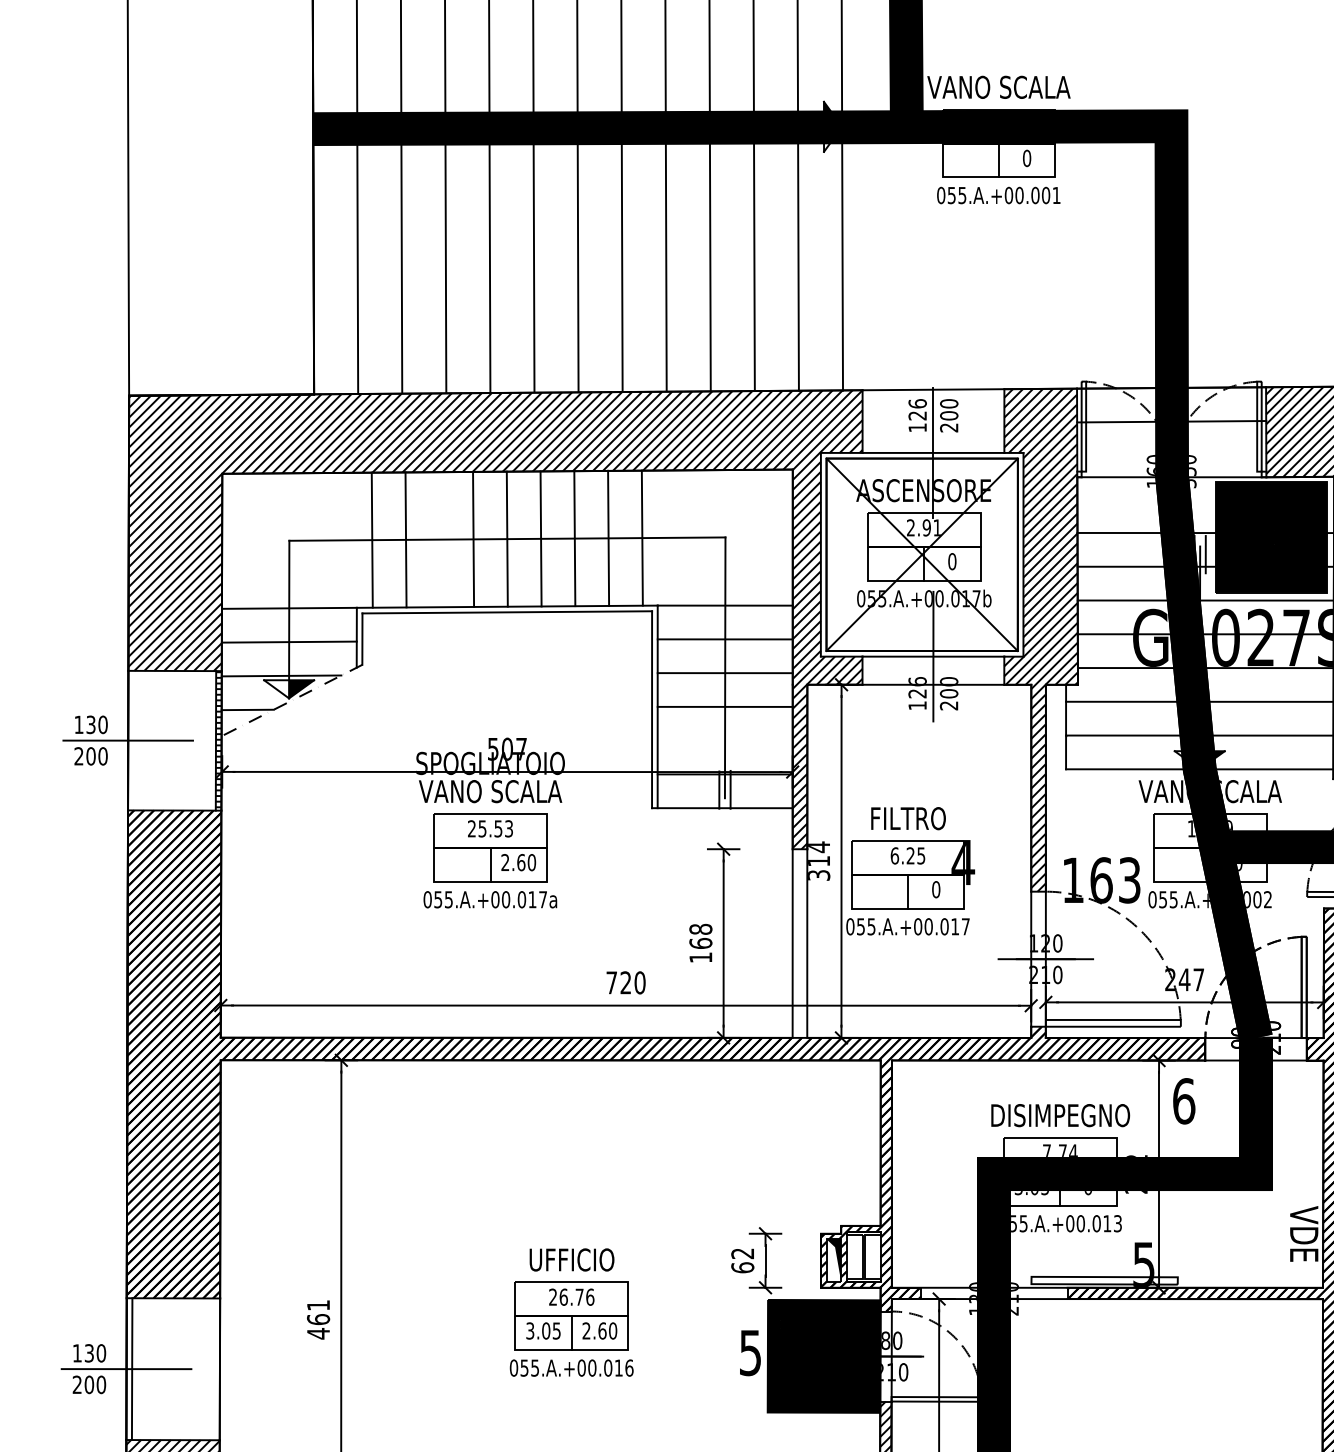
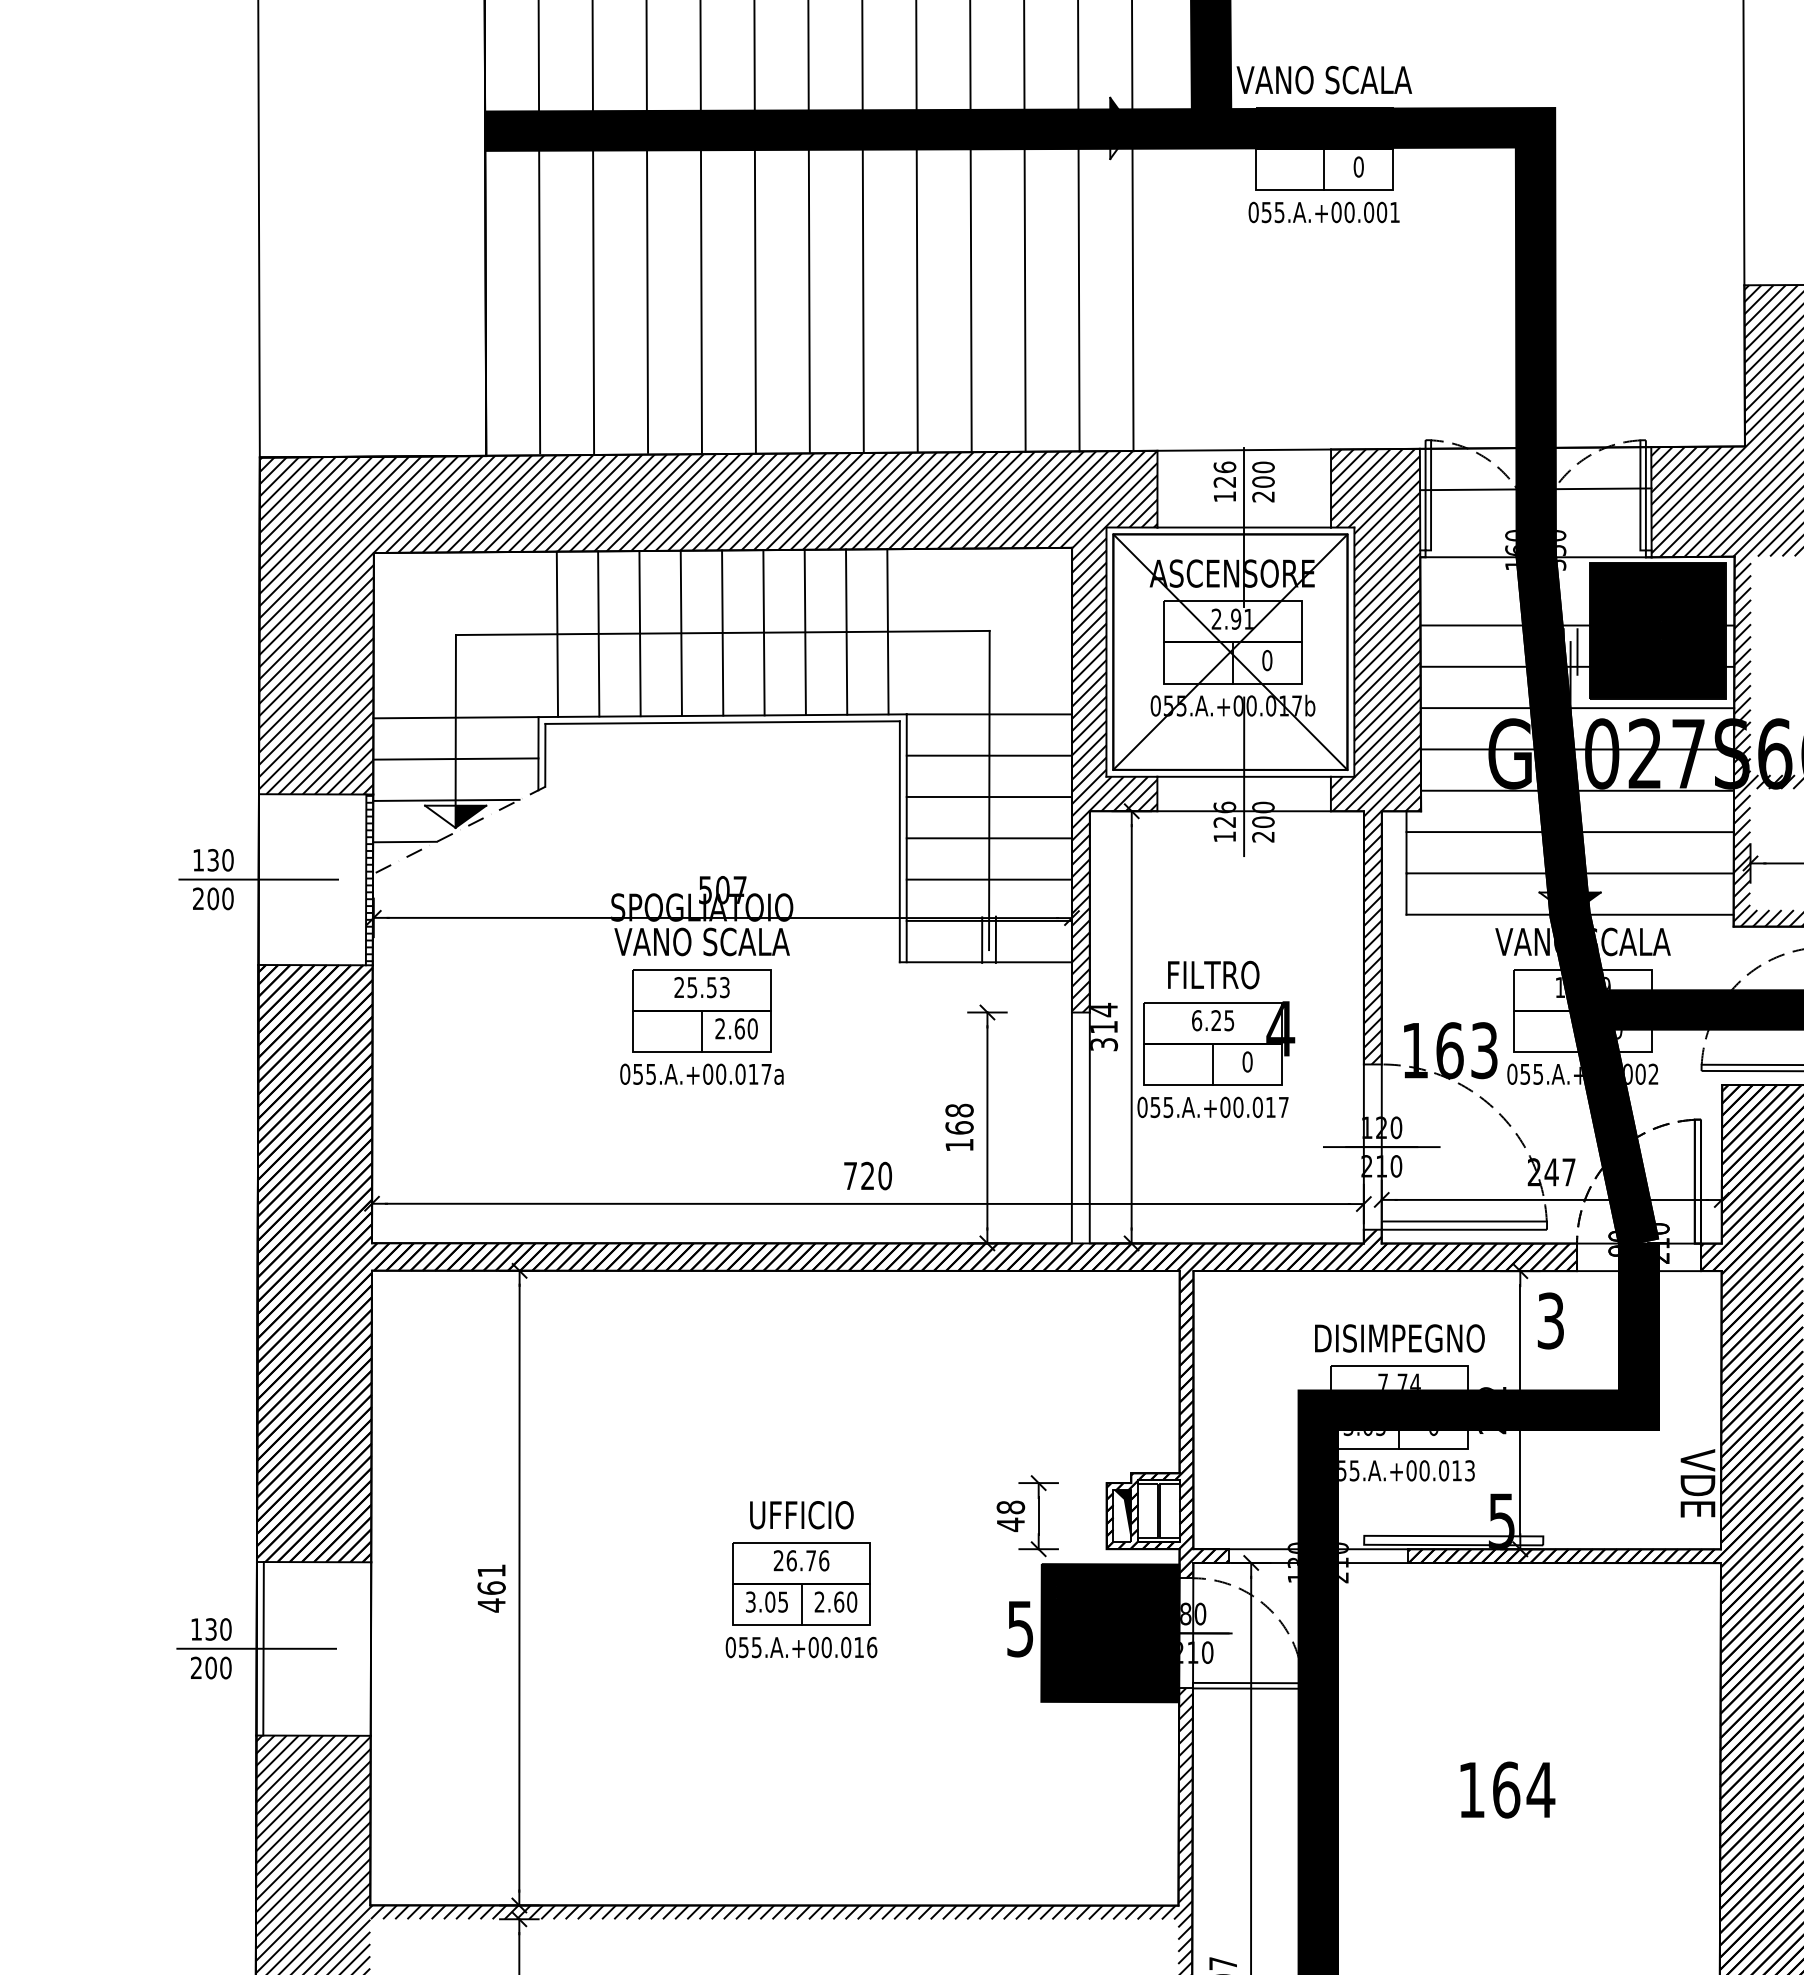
line: (439, 539) -> (639, 633), added
line: (724, 740) -> (988, 879), added
text: (1183, 1100) -> (1550, 1320), 6 -> 3
text: (742, 1261) -> (1010, 1516), 62 -> 48

